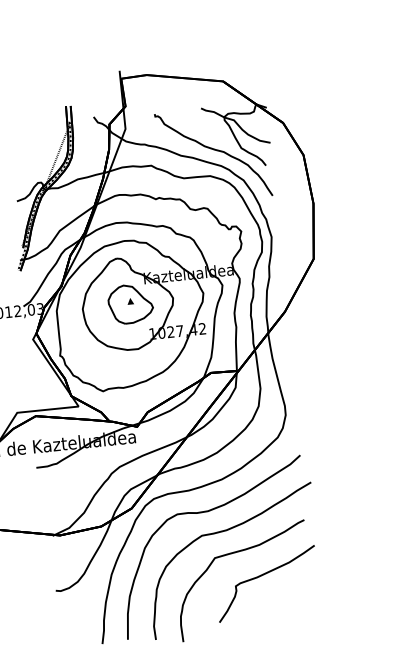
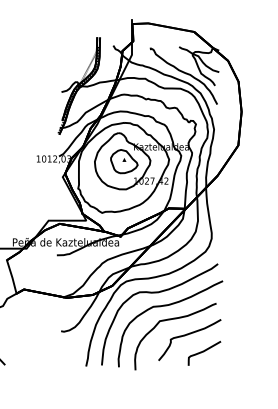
curve: (292, 600) -> (204, 351), added

